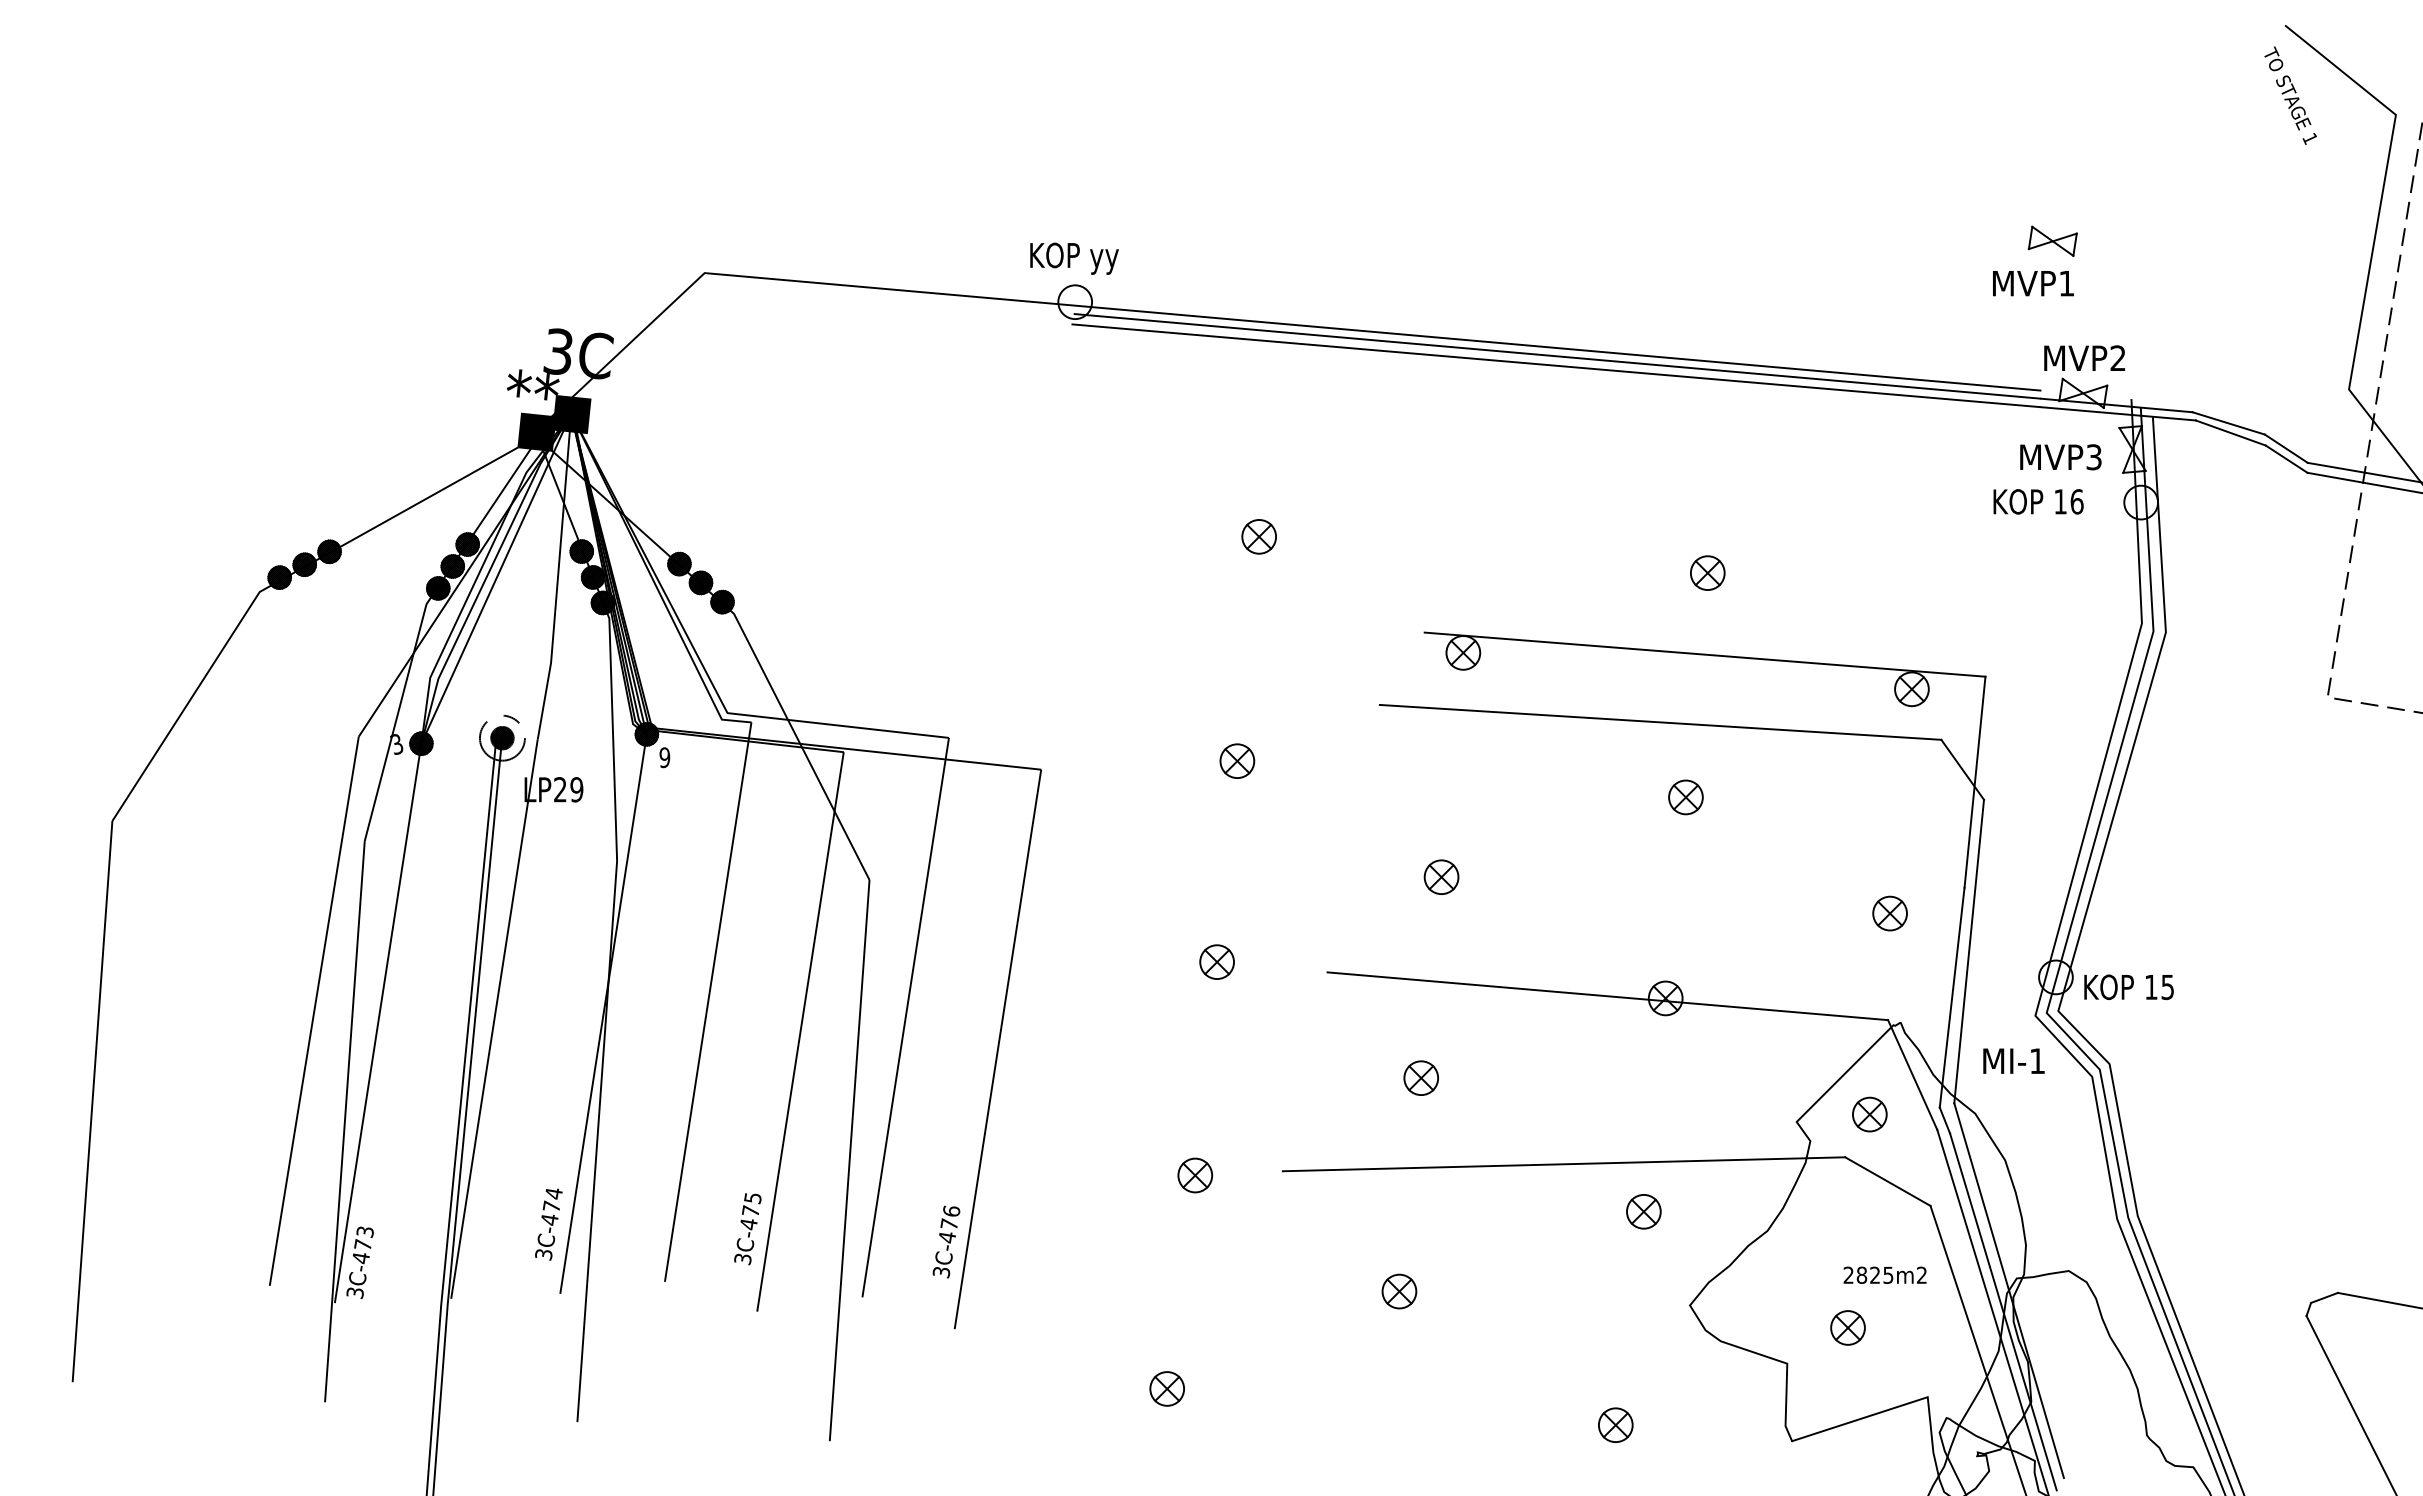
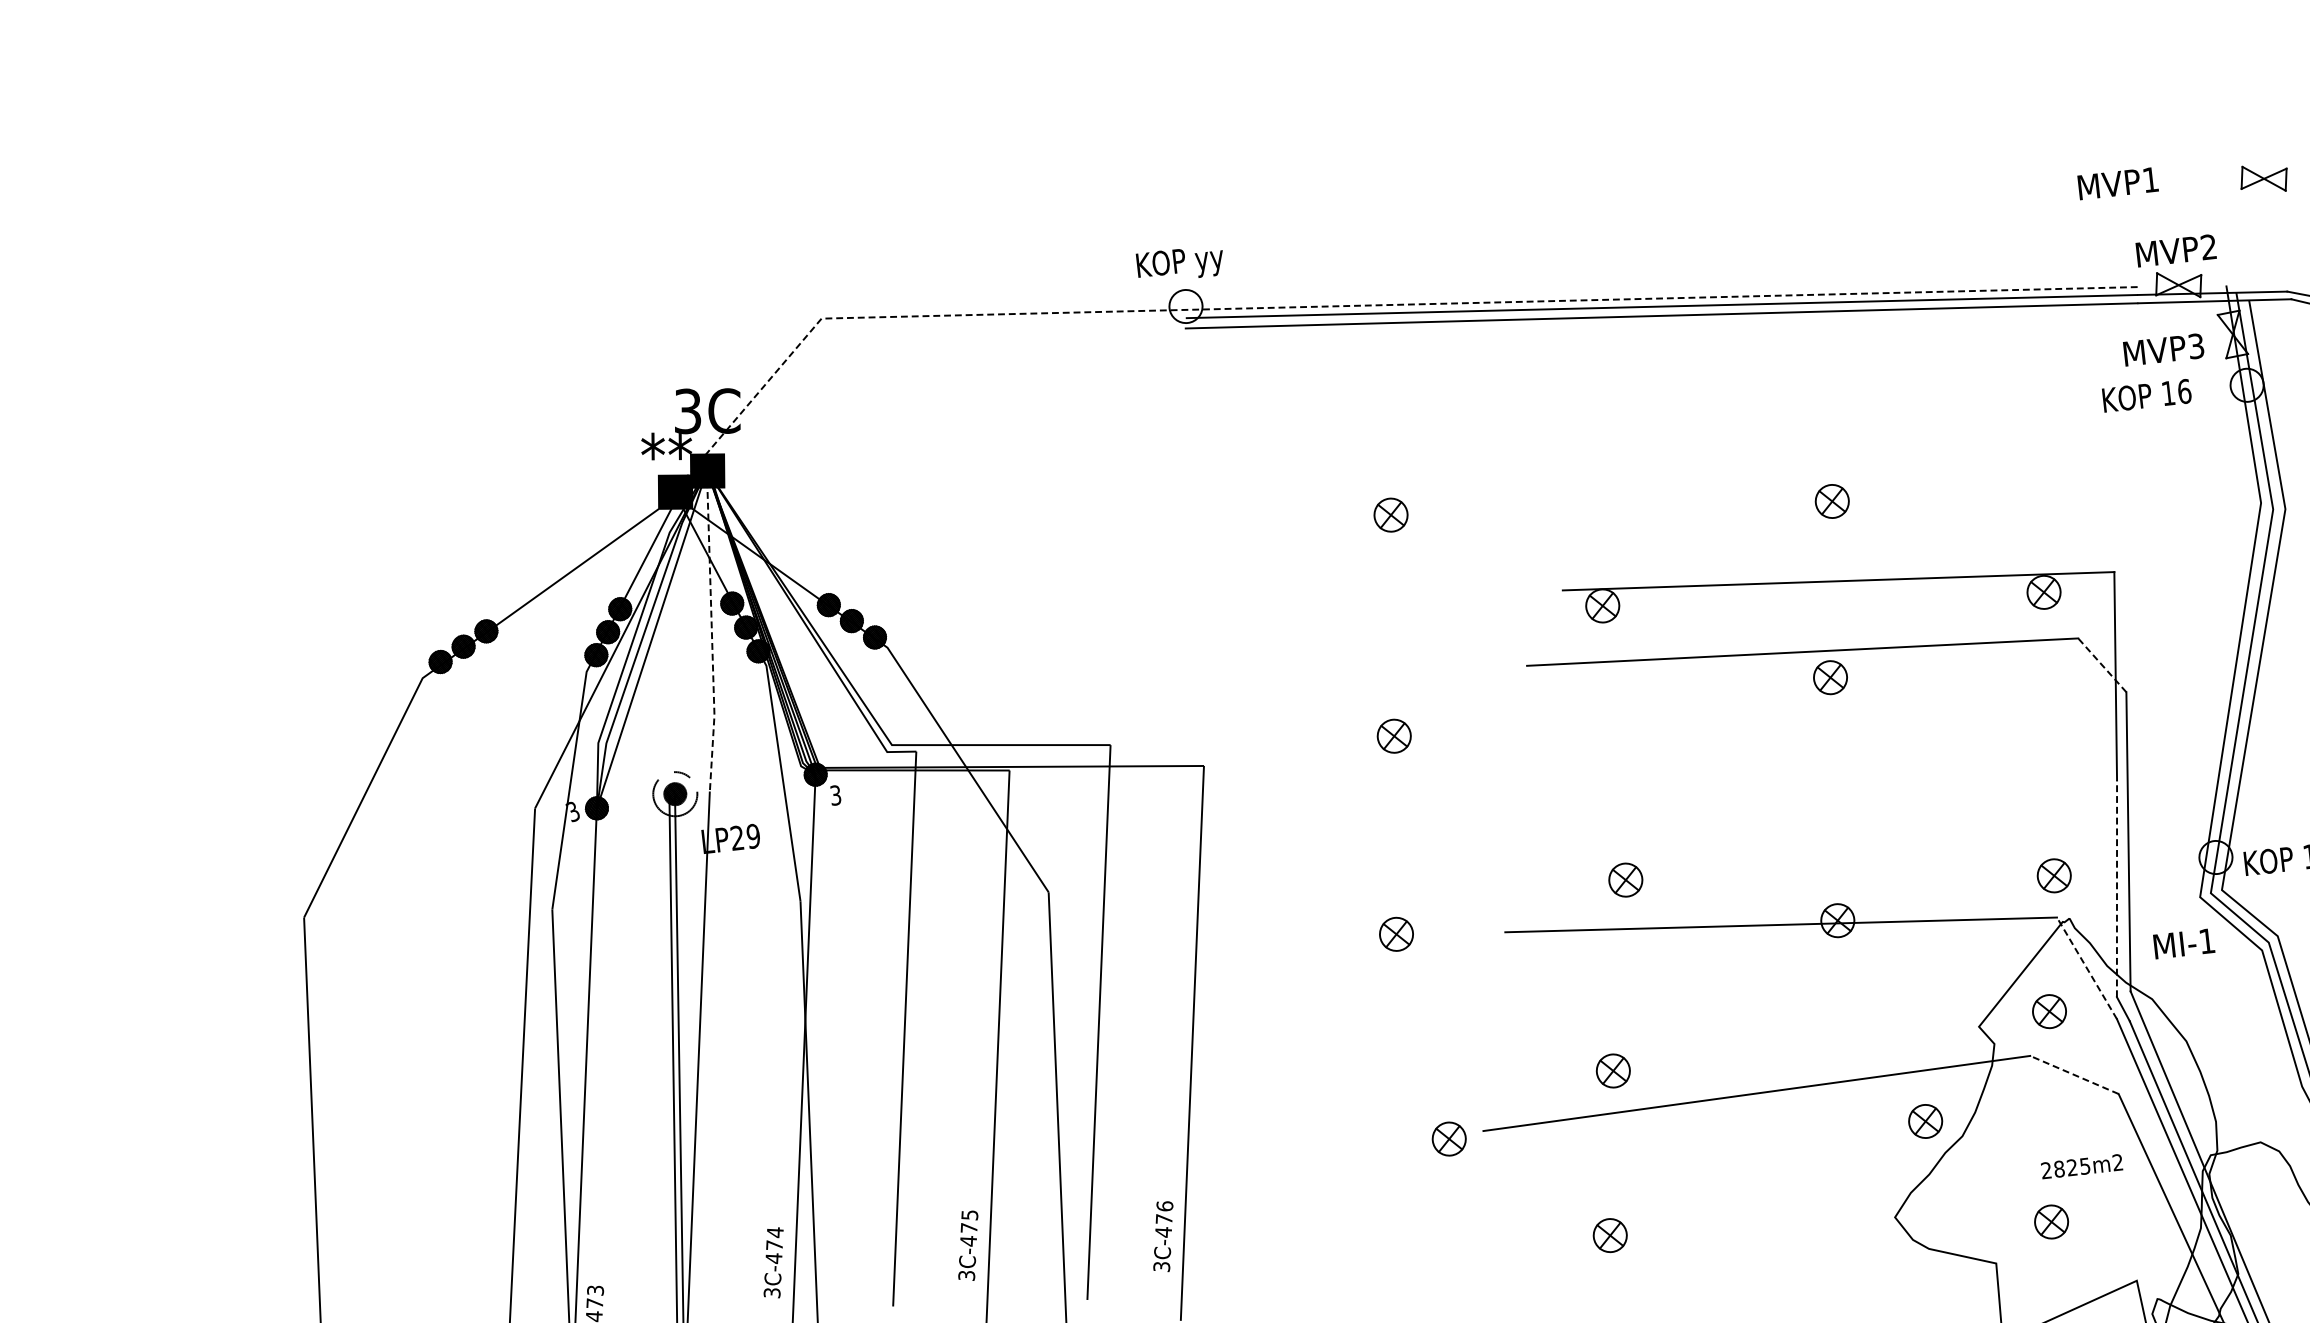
part: (2052, 240) -> (2263, 178), moved
line: (1259, 321) -> (1367, 305), solid -> dashed
line: (557, 578) -> (711, 632), solid -> dashed
text: (664, 757) -> (835, 795), 9 -> 3
line: (1962, 769) -> (2102, 665), solid -> dashed
part: (1685, 797) -> (1830, 677), moved
part: (1441, 876) -> (1625, 879), moved
part: (1889, 913) -> (2053, 875), moved
line: (1952, 997) -> (2117, 888), solid -> dashed
line: (1912, 1074) -> (2086, 967), solid -> dashed
part: (1420, 1077) -> (1612, 1070), moved
part: (1195, 1175) -> (1449, 1139), moved
line: (1887, 1181) -> (2074, 1074), solid -> dashed
part: (1643, 1211) -> (1925, 1121), moved

